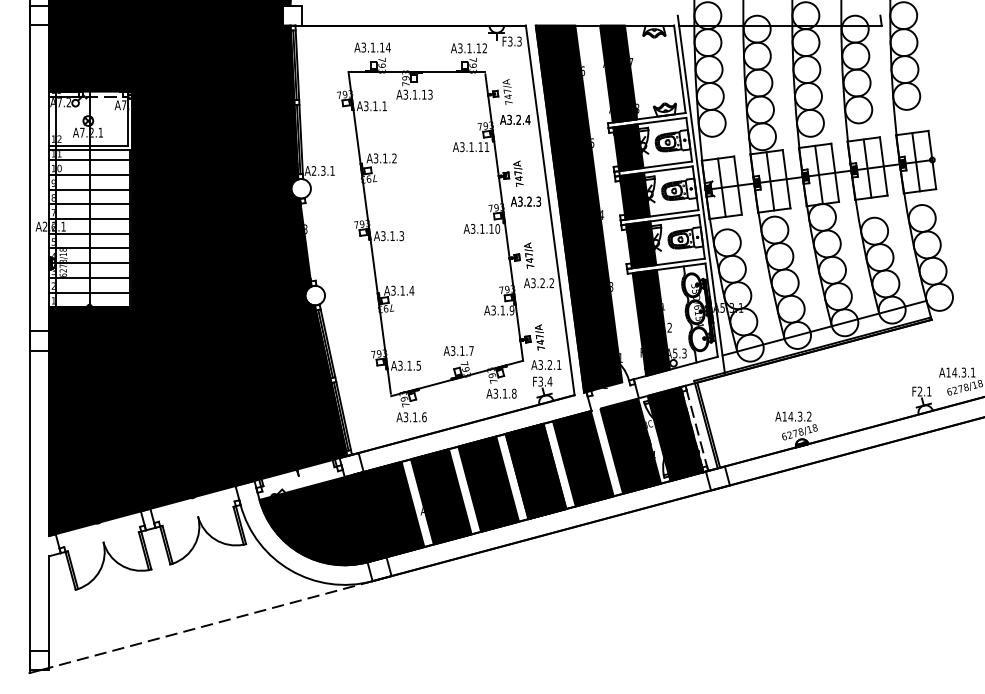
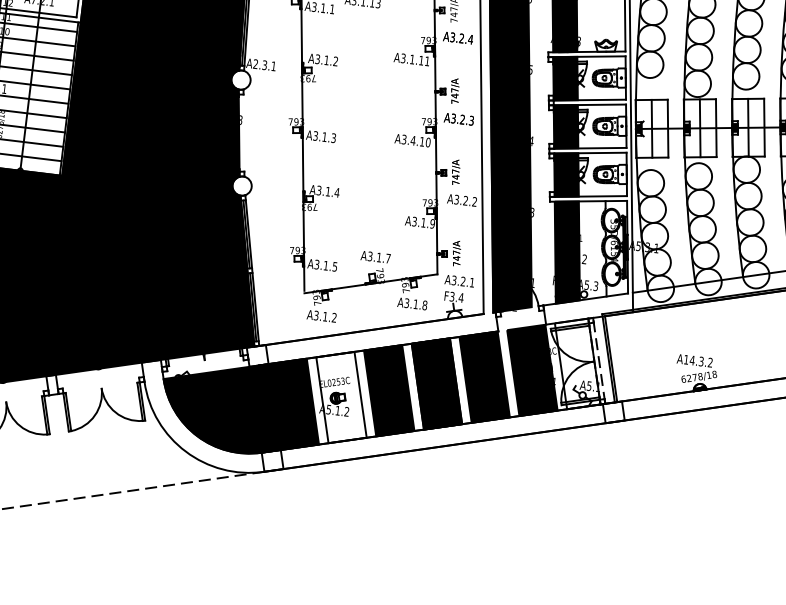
text: (481, 228) -> (412, 140), A3.1.10 -> A3.4.10
text: (424, 417) -> (334, 318), A3.1.6 -> A3.1.2
fill: (675, 434) -> (577, 364), removed
fill: (441, 496) -> (341, 397), removed

